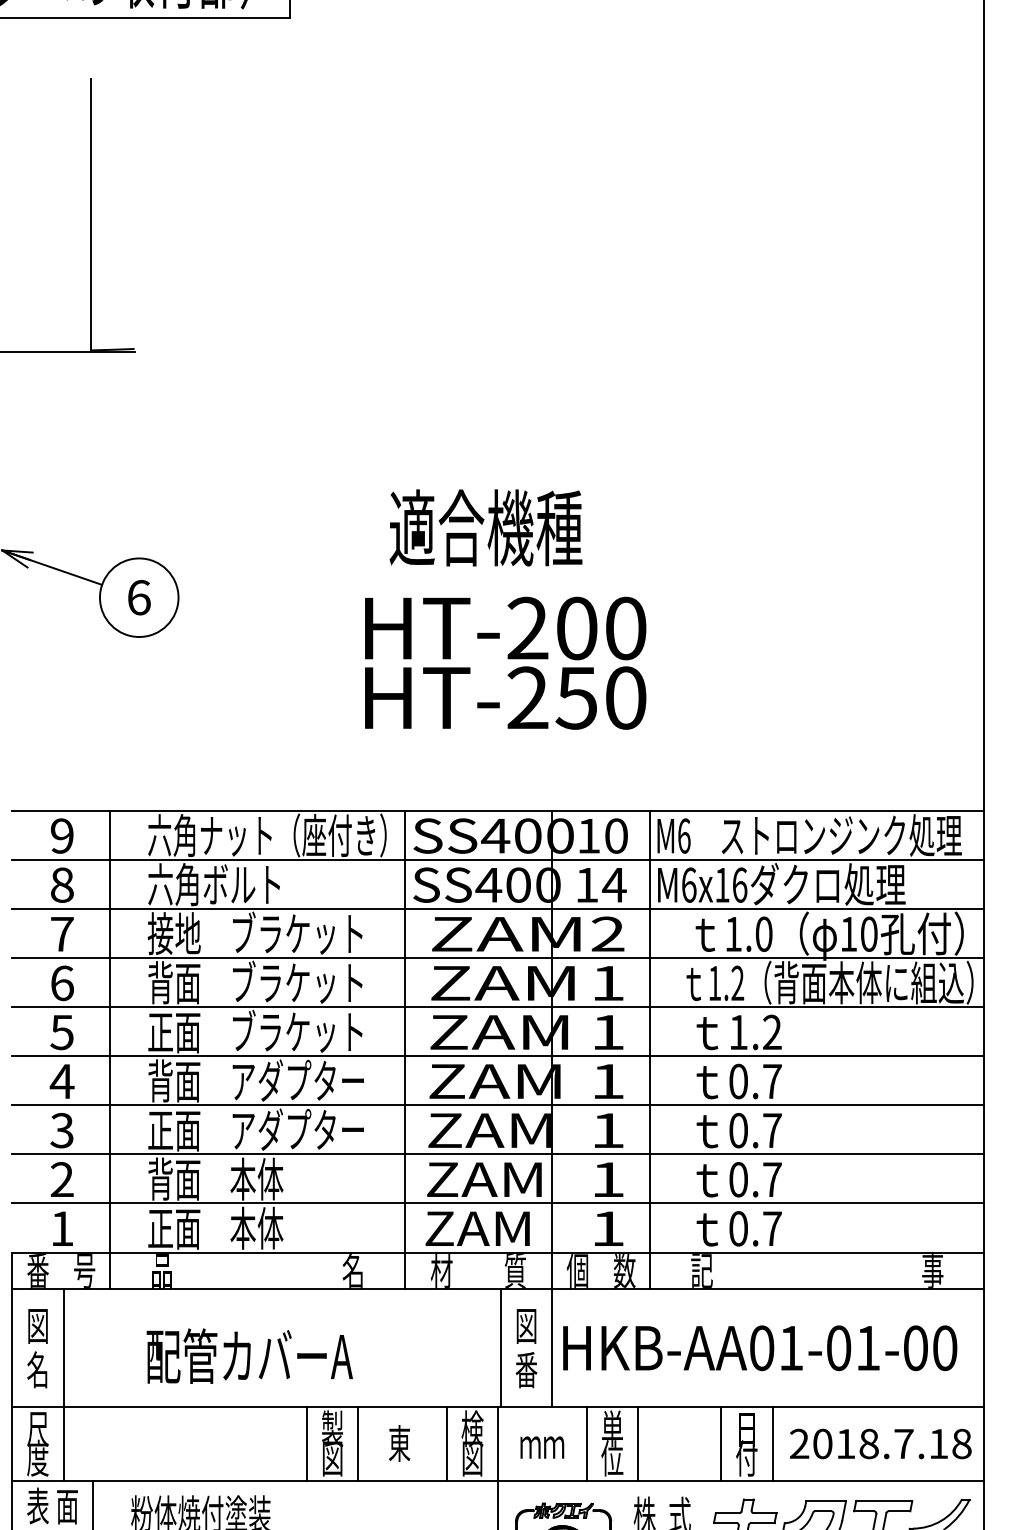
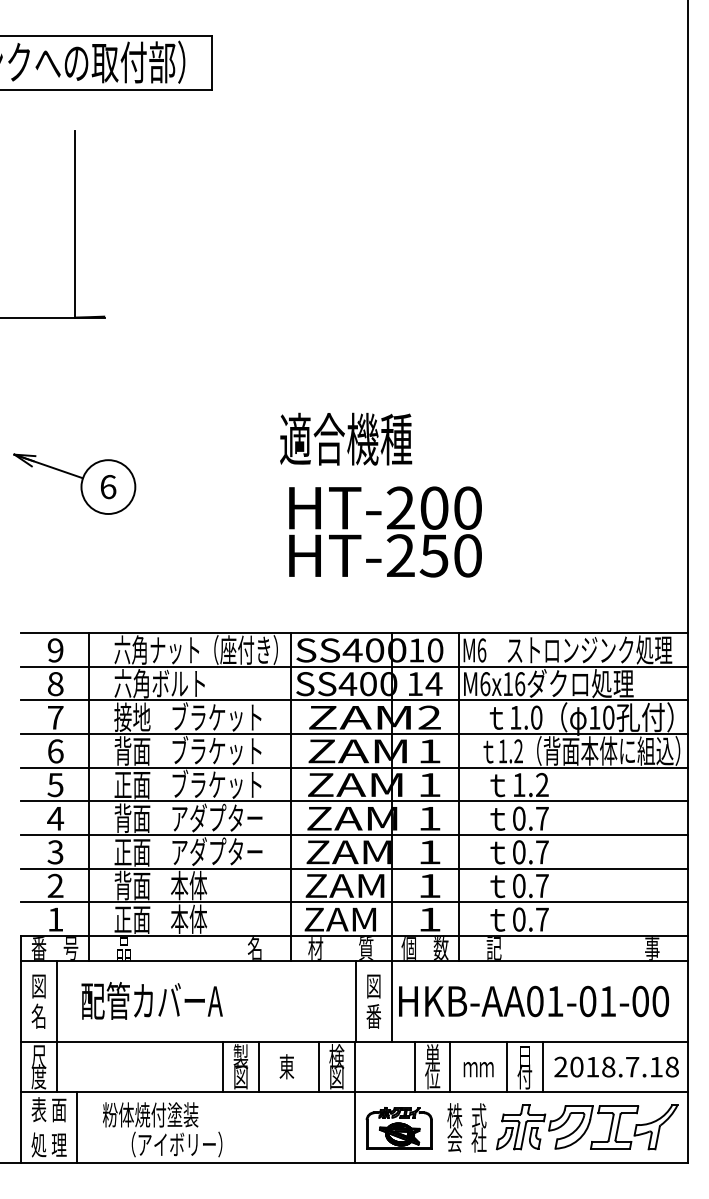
text: (505, 662) -> (385, 531), moved
text: (248, 1355) -> (151, 1000), moved
text: (542, 1447) -> (478, 1069), moved

